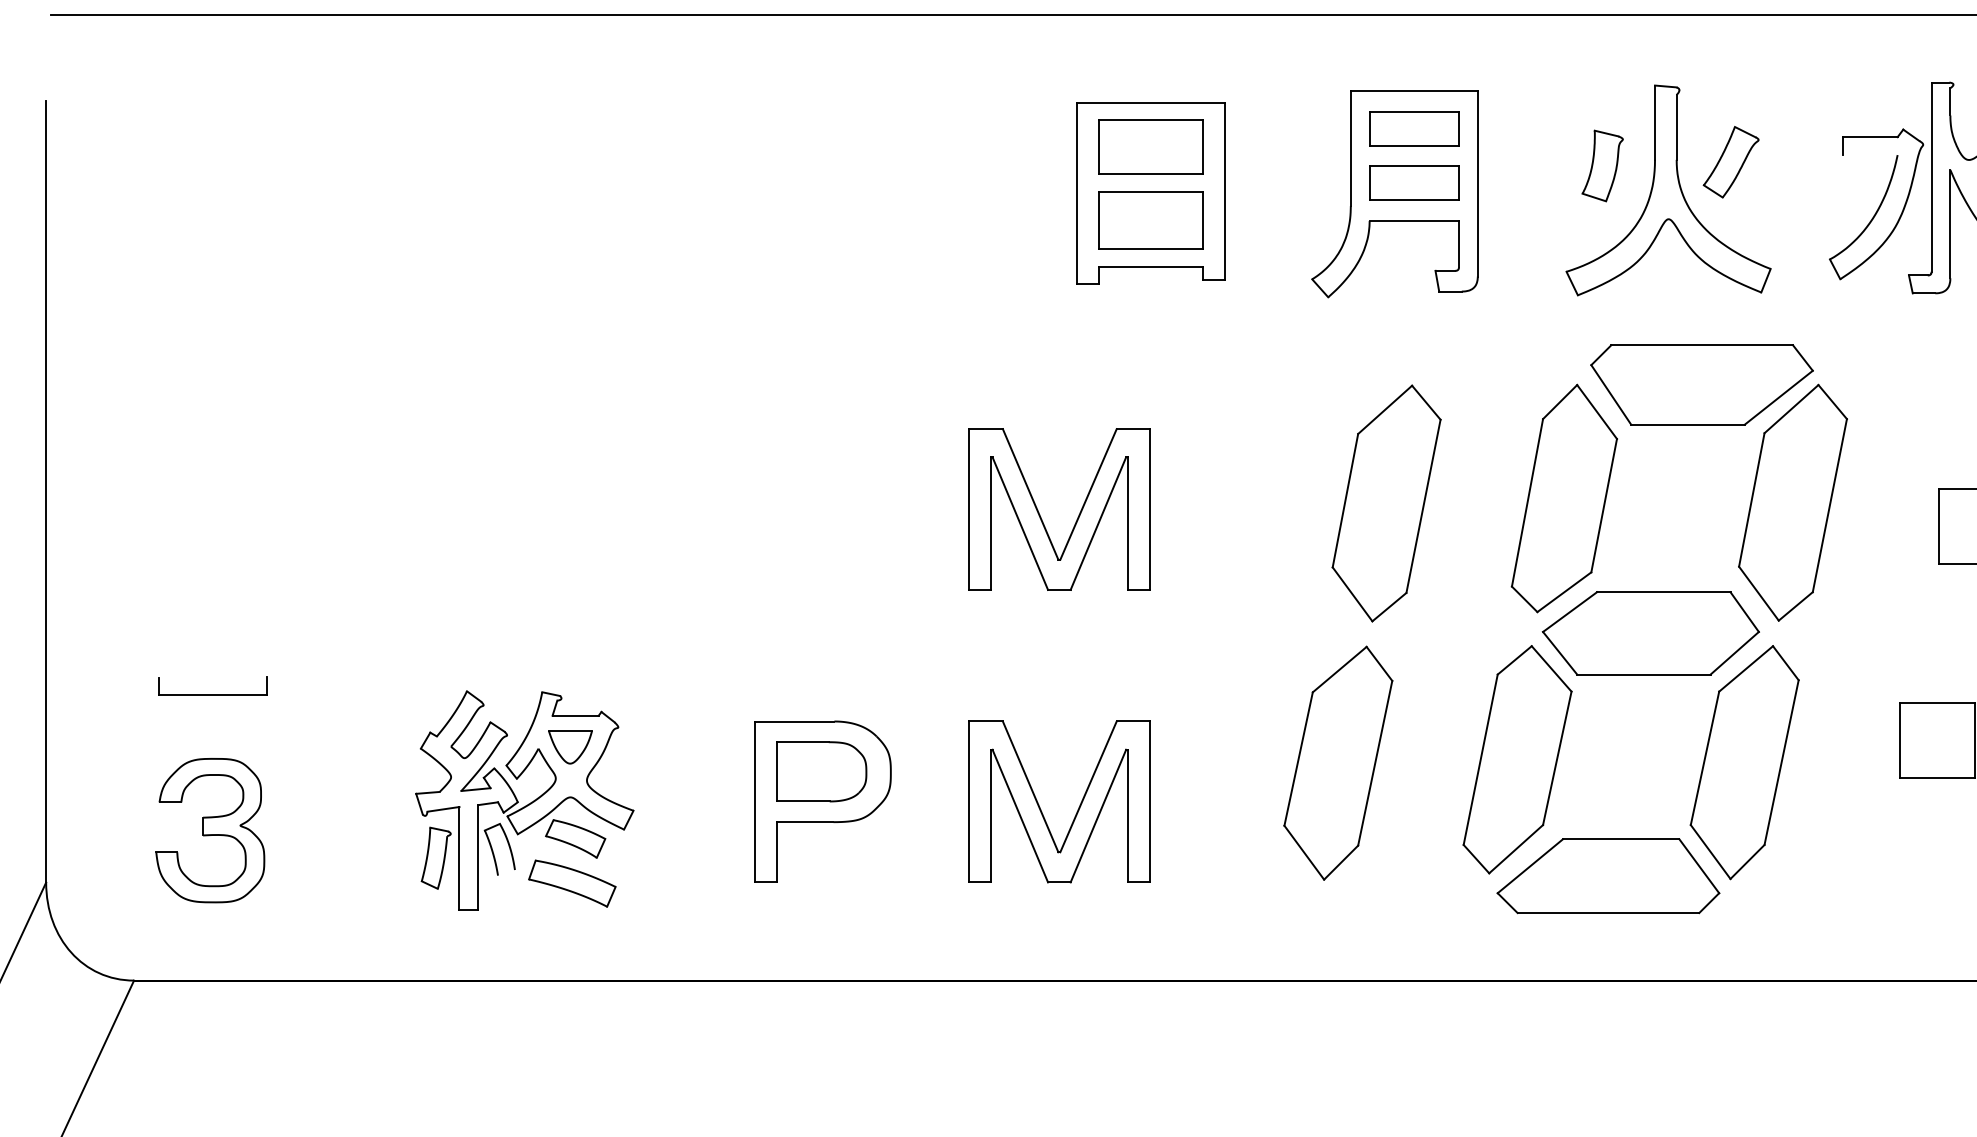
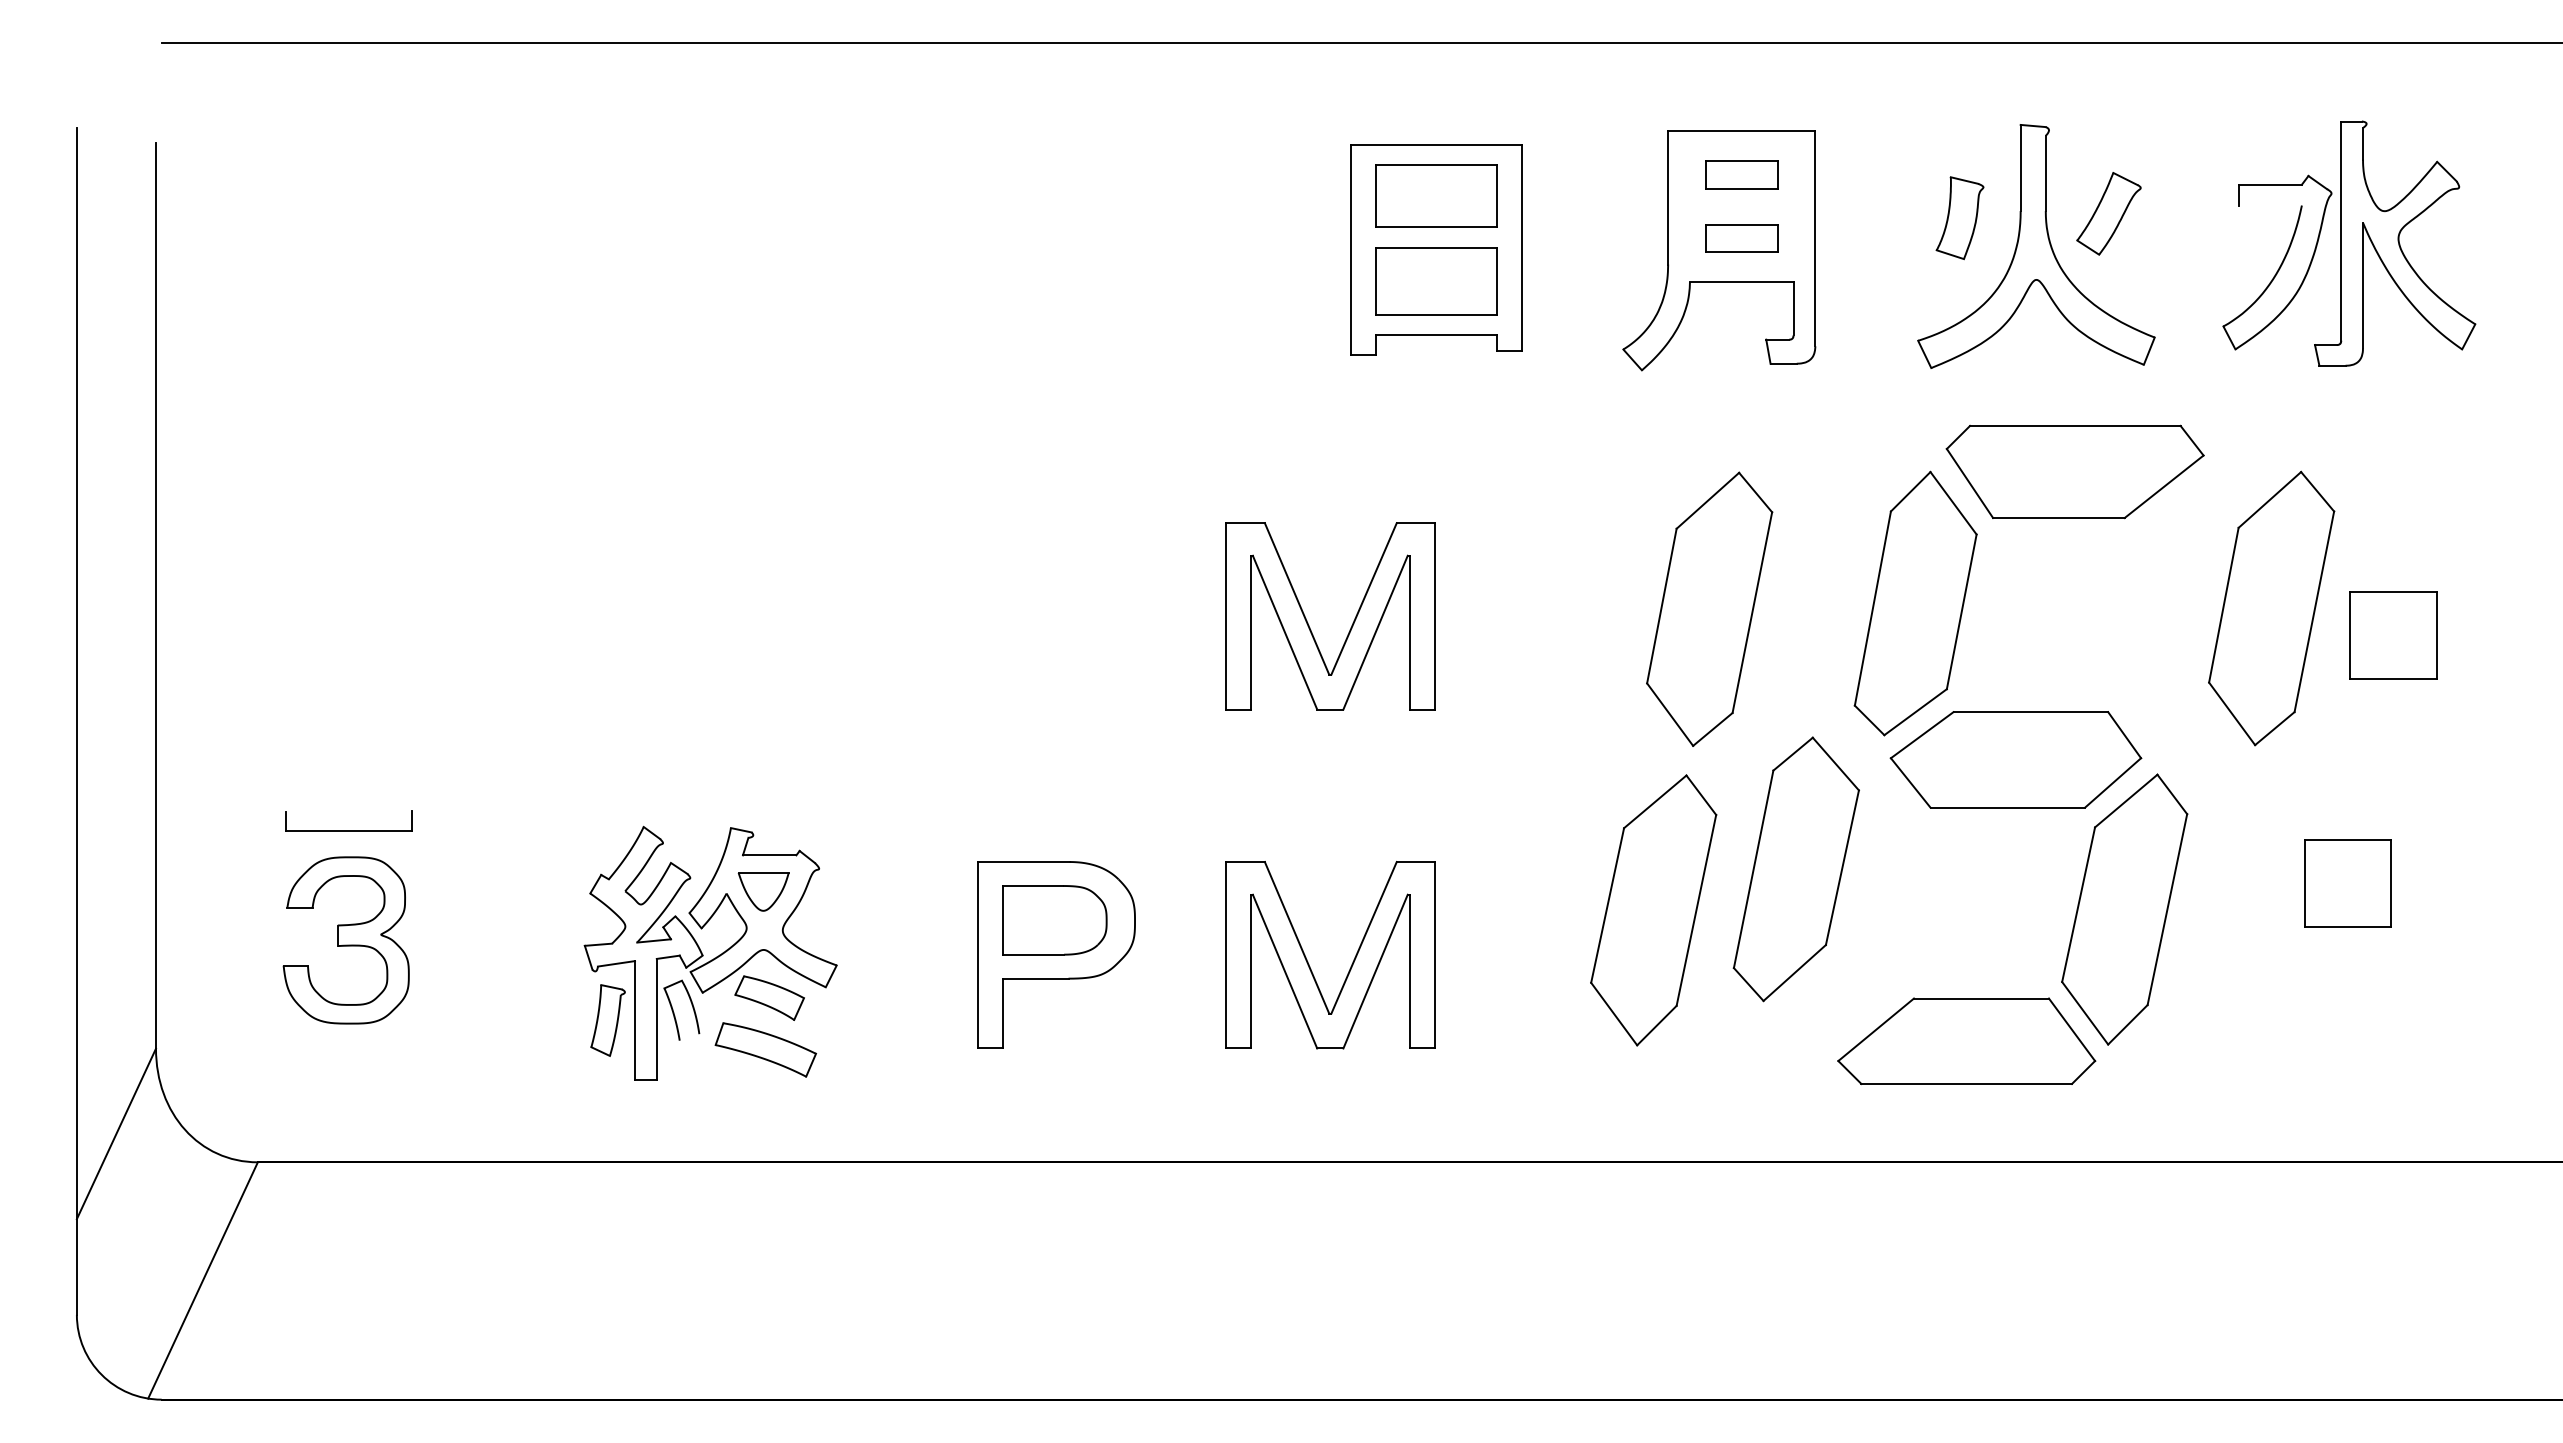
part: (1414, 128) -> (1741, 174), size x0.7
part: (1414, 183) -> (1741, 238), size x0.7
part: (1792, 502) -> (2271, 608), moved
part: (1516, 759) -> (1795, 869), moved
part: (209, 830) -> (345, 940), moved

